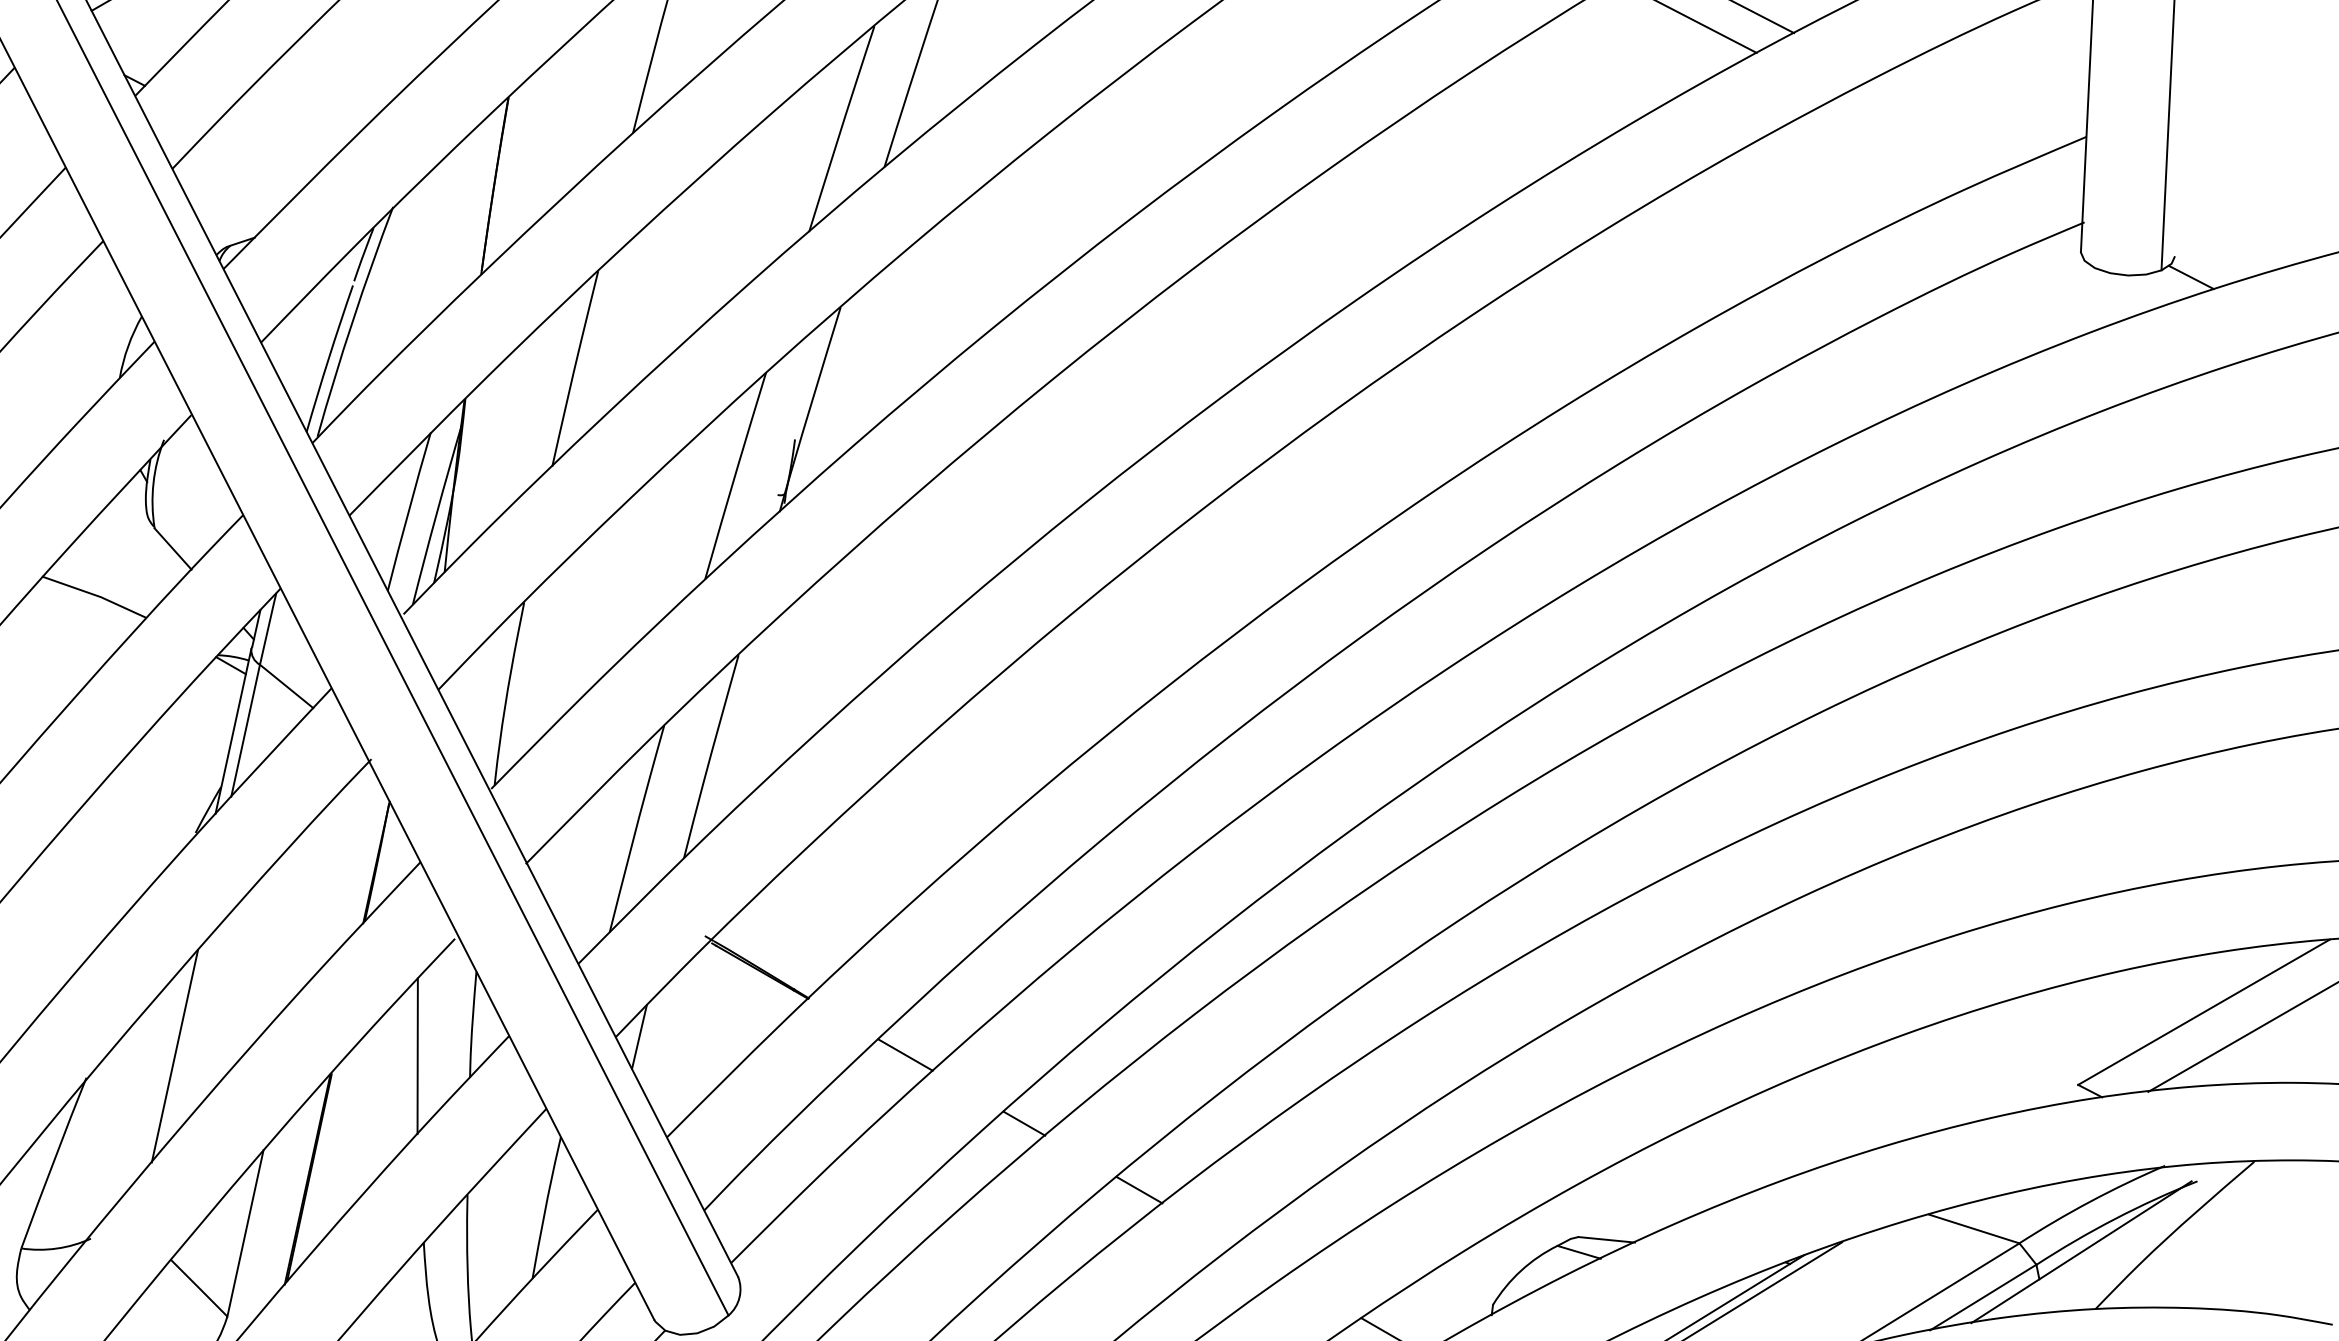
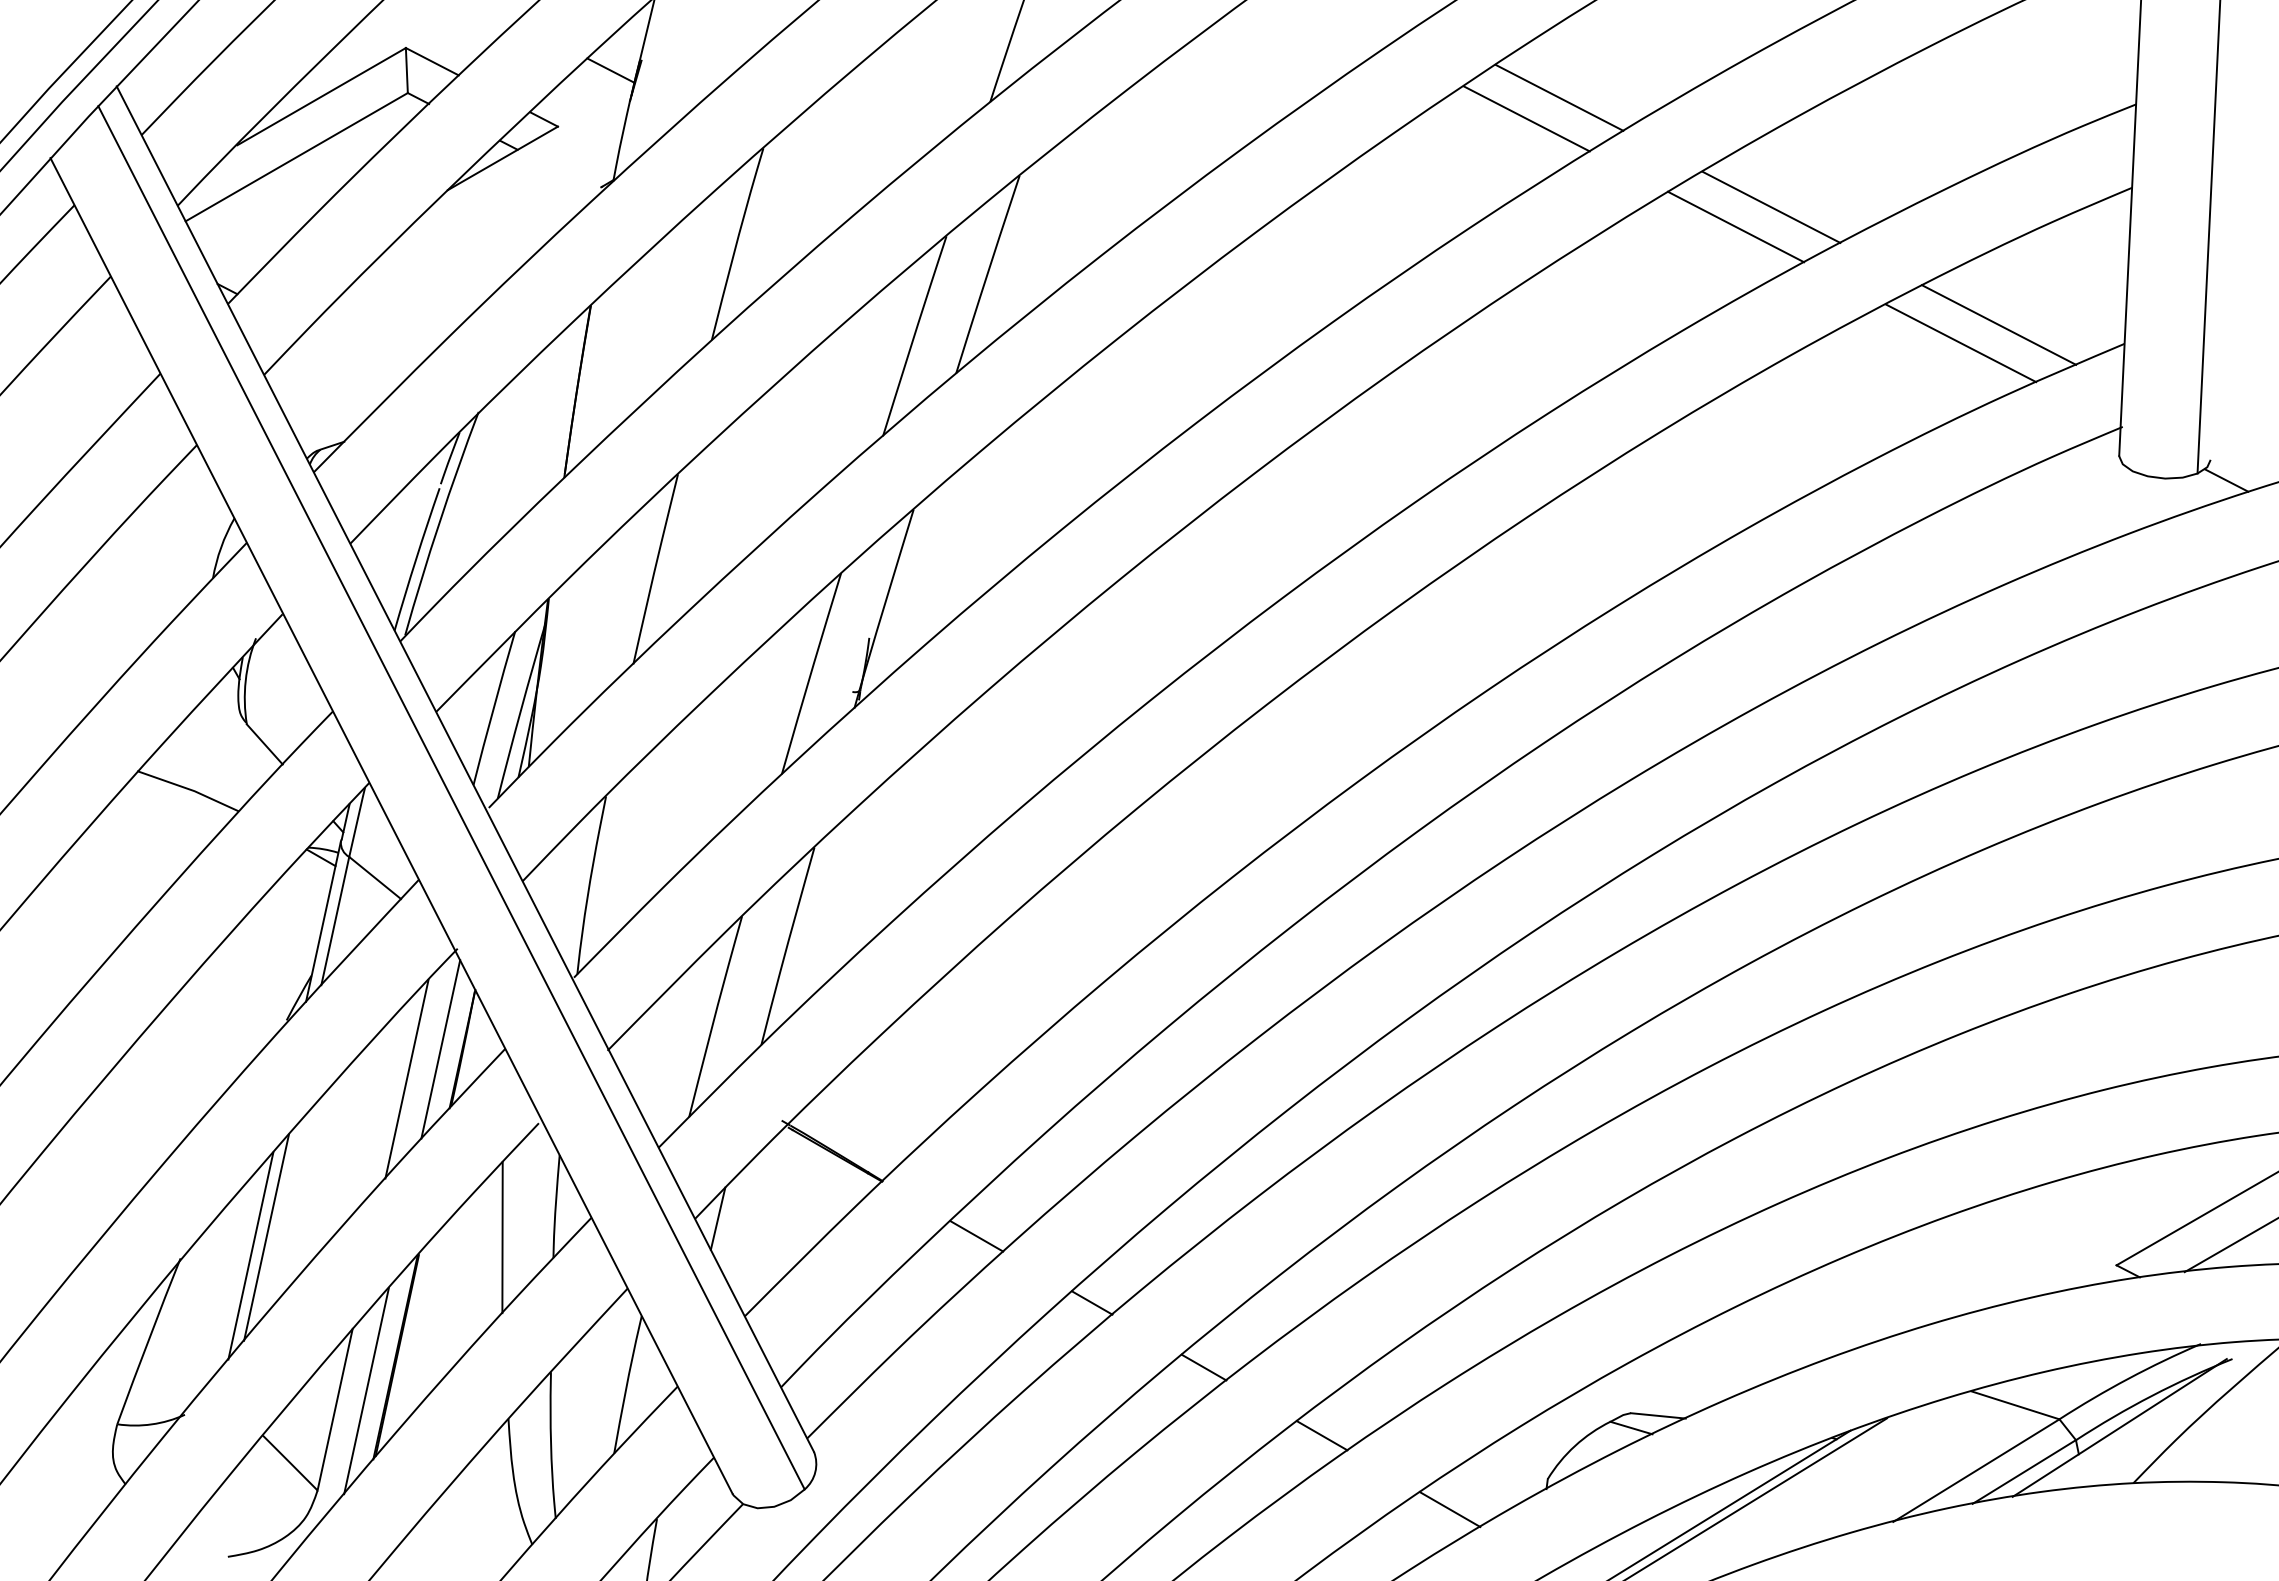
line: (1956, 116) -> (1998, 324), added
line: (1917, 136) -> (1960, 343), added
line: (353, 862) -> (440, 1049), added
line: (318, 893) -> (406, 1079), added
line: (158, 1074) -> (250, 1255), added
line: (277, 1214) -> (366, 1391), added
line: (1260, 1259) -> (1321, 1435), added

